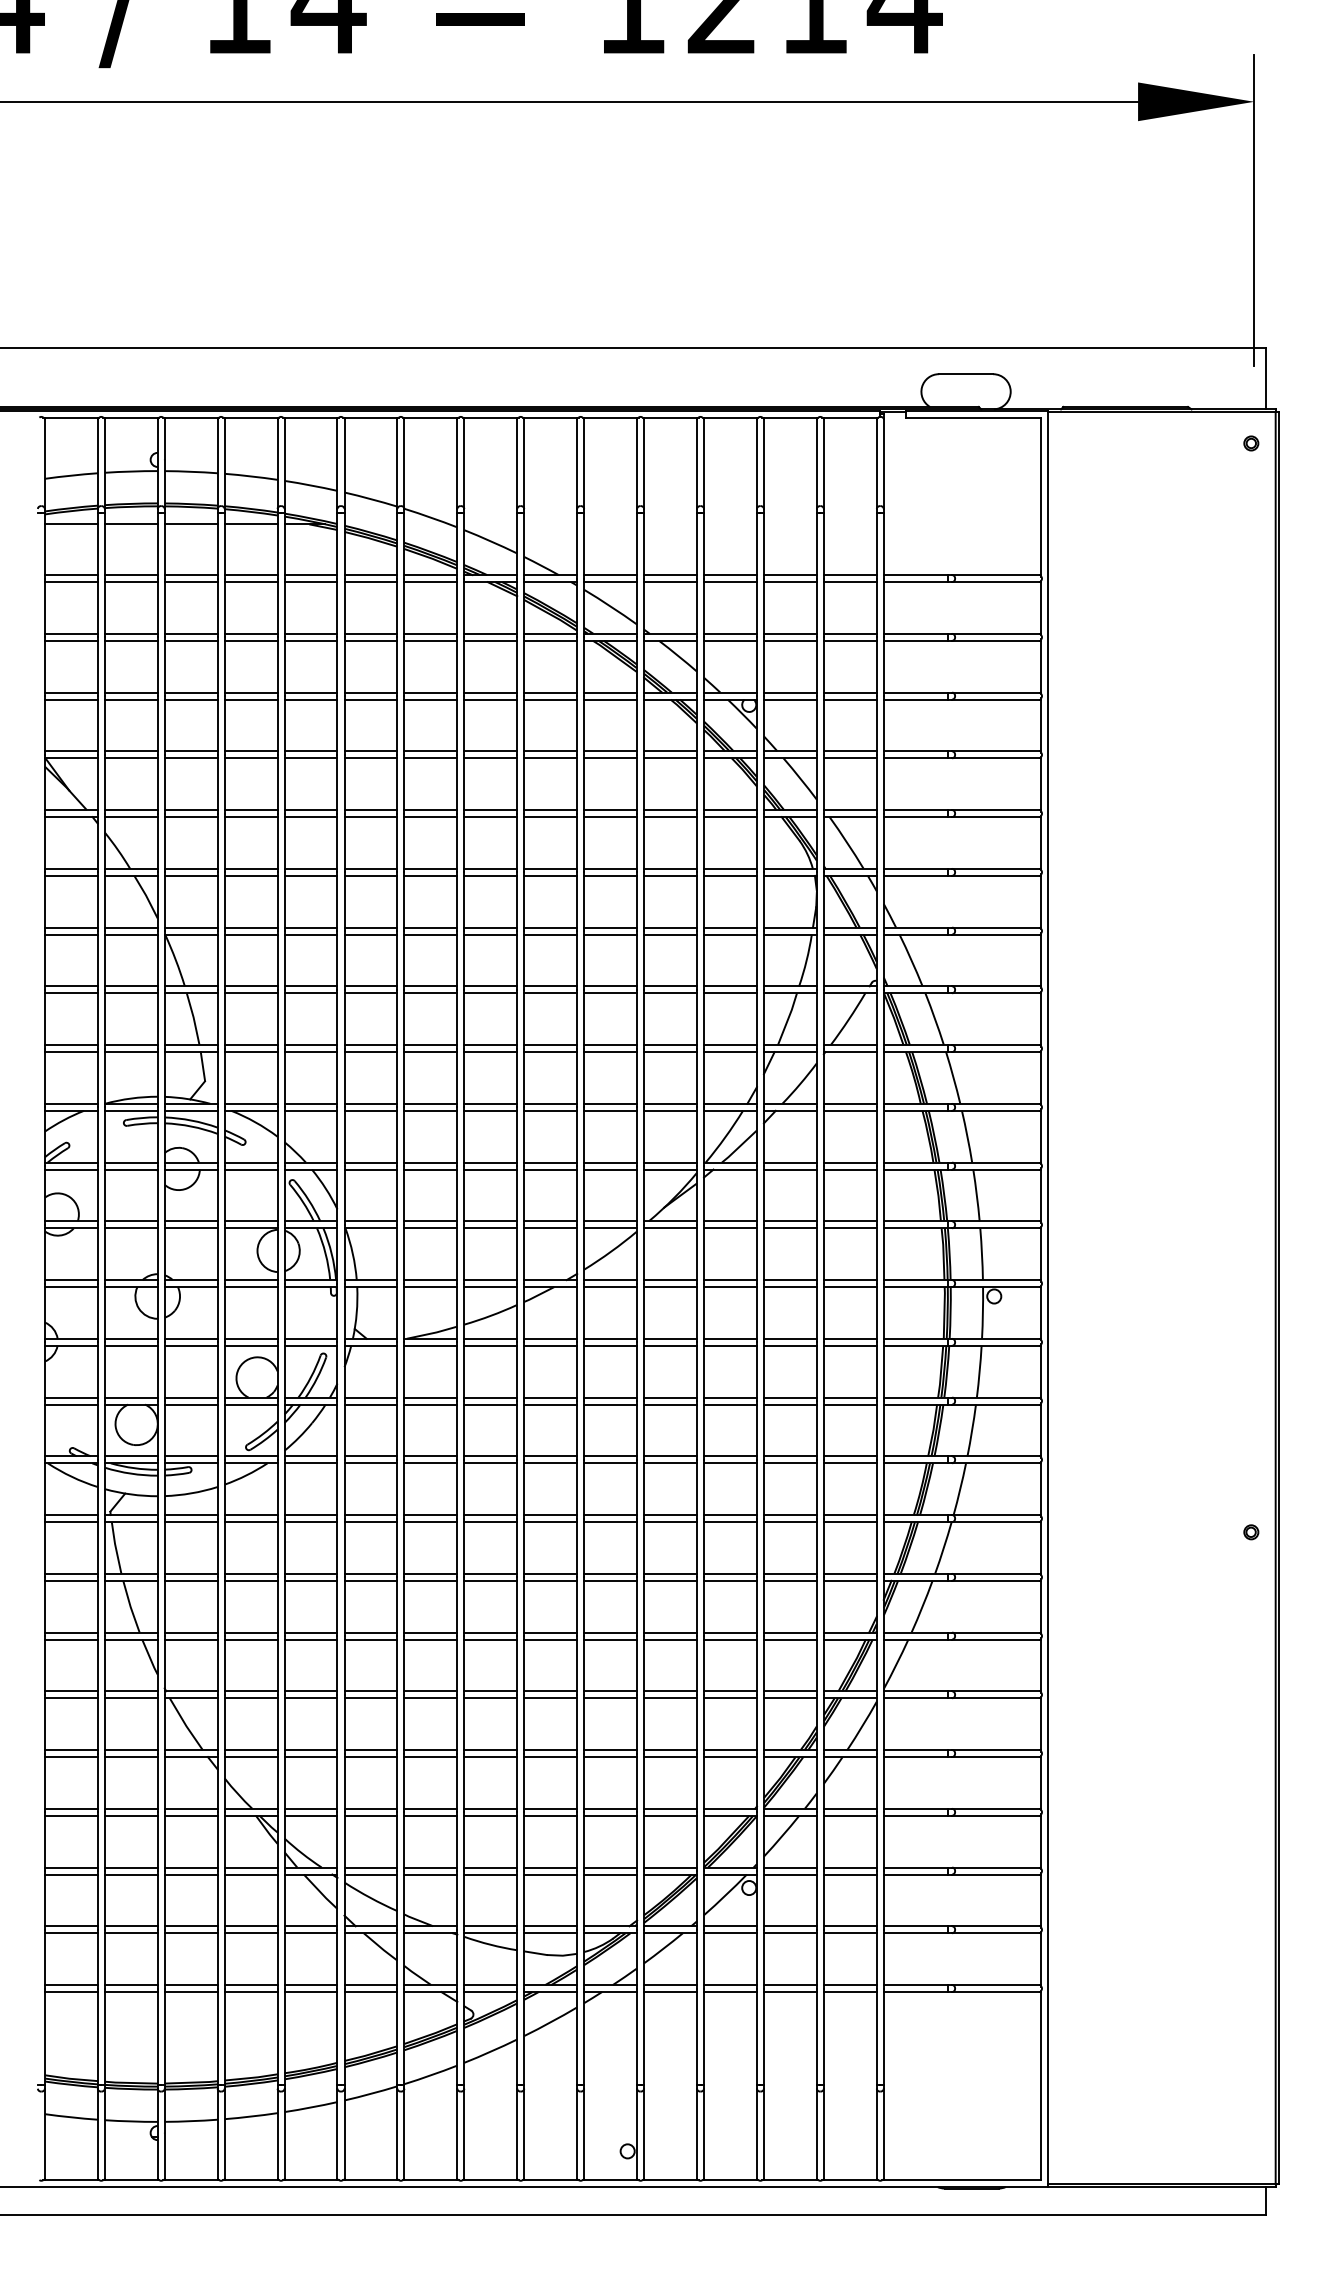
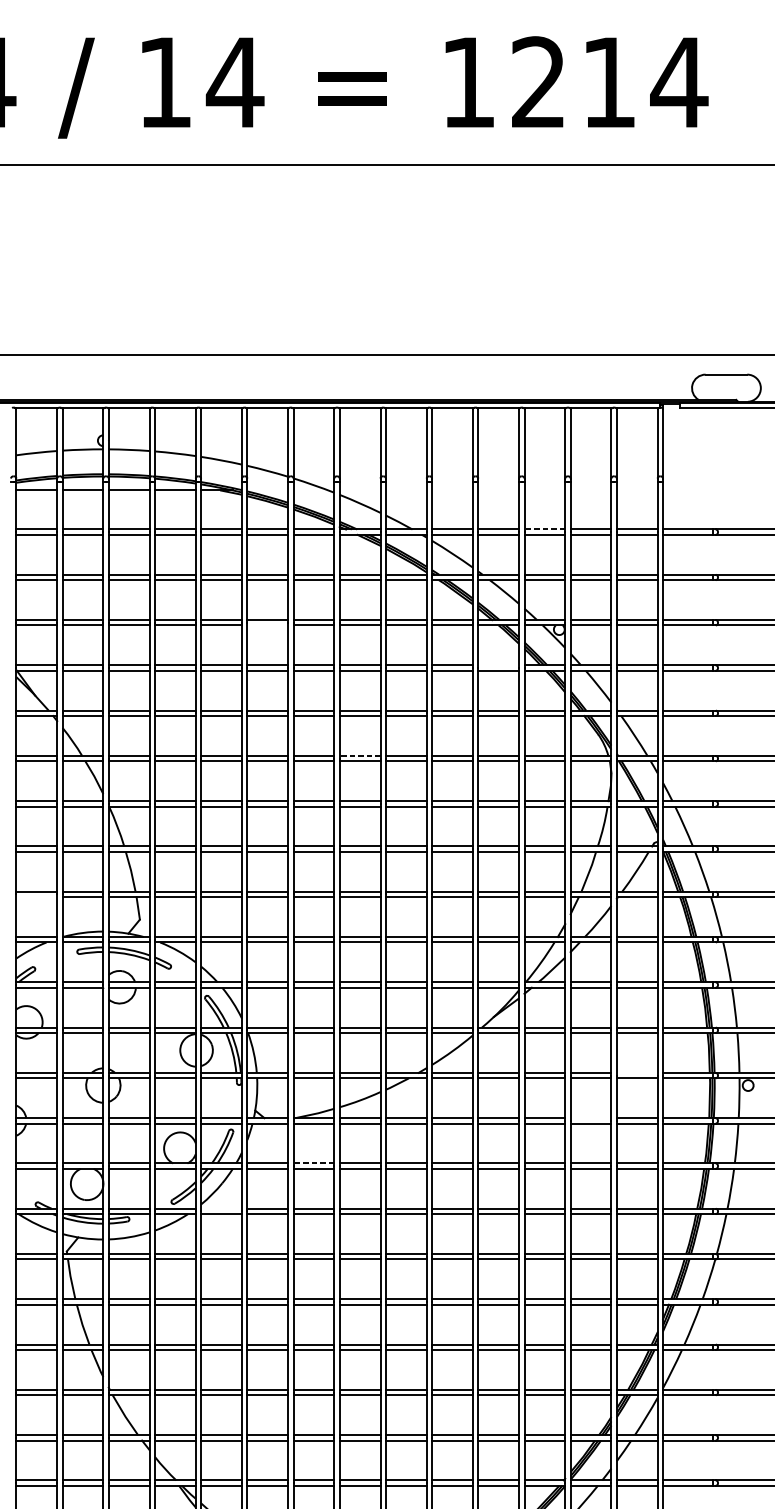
line: (729, 575) -> (544, 529), solid -> dashed
line: (370, 699) -> (267, 625), removed
line: (670, 751) -> (498, 665), removed
line: (490, 868) -> (359, 755), solid -> dashed
line: (70, 1052) -> (36, 897), removed
line: (849, 1280) -> (636, 1073), removed
line: (789, 1338) -> (590, 1117), removed
line: (430, 1397) -> (313, 1163), solid -> dashed
line: (310, 1456) -> (221, 1208), removed

